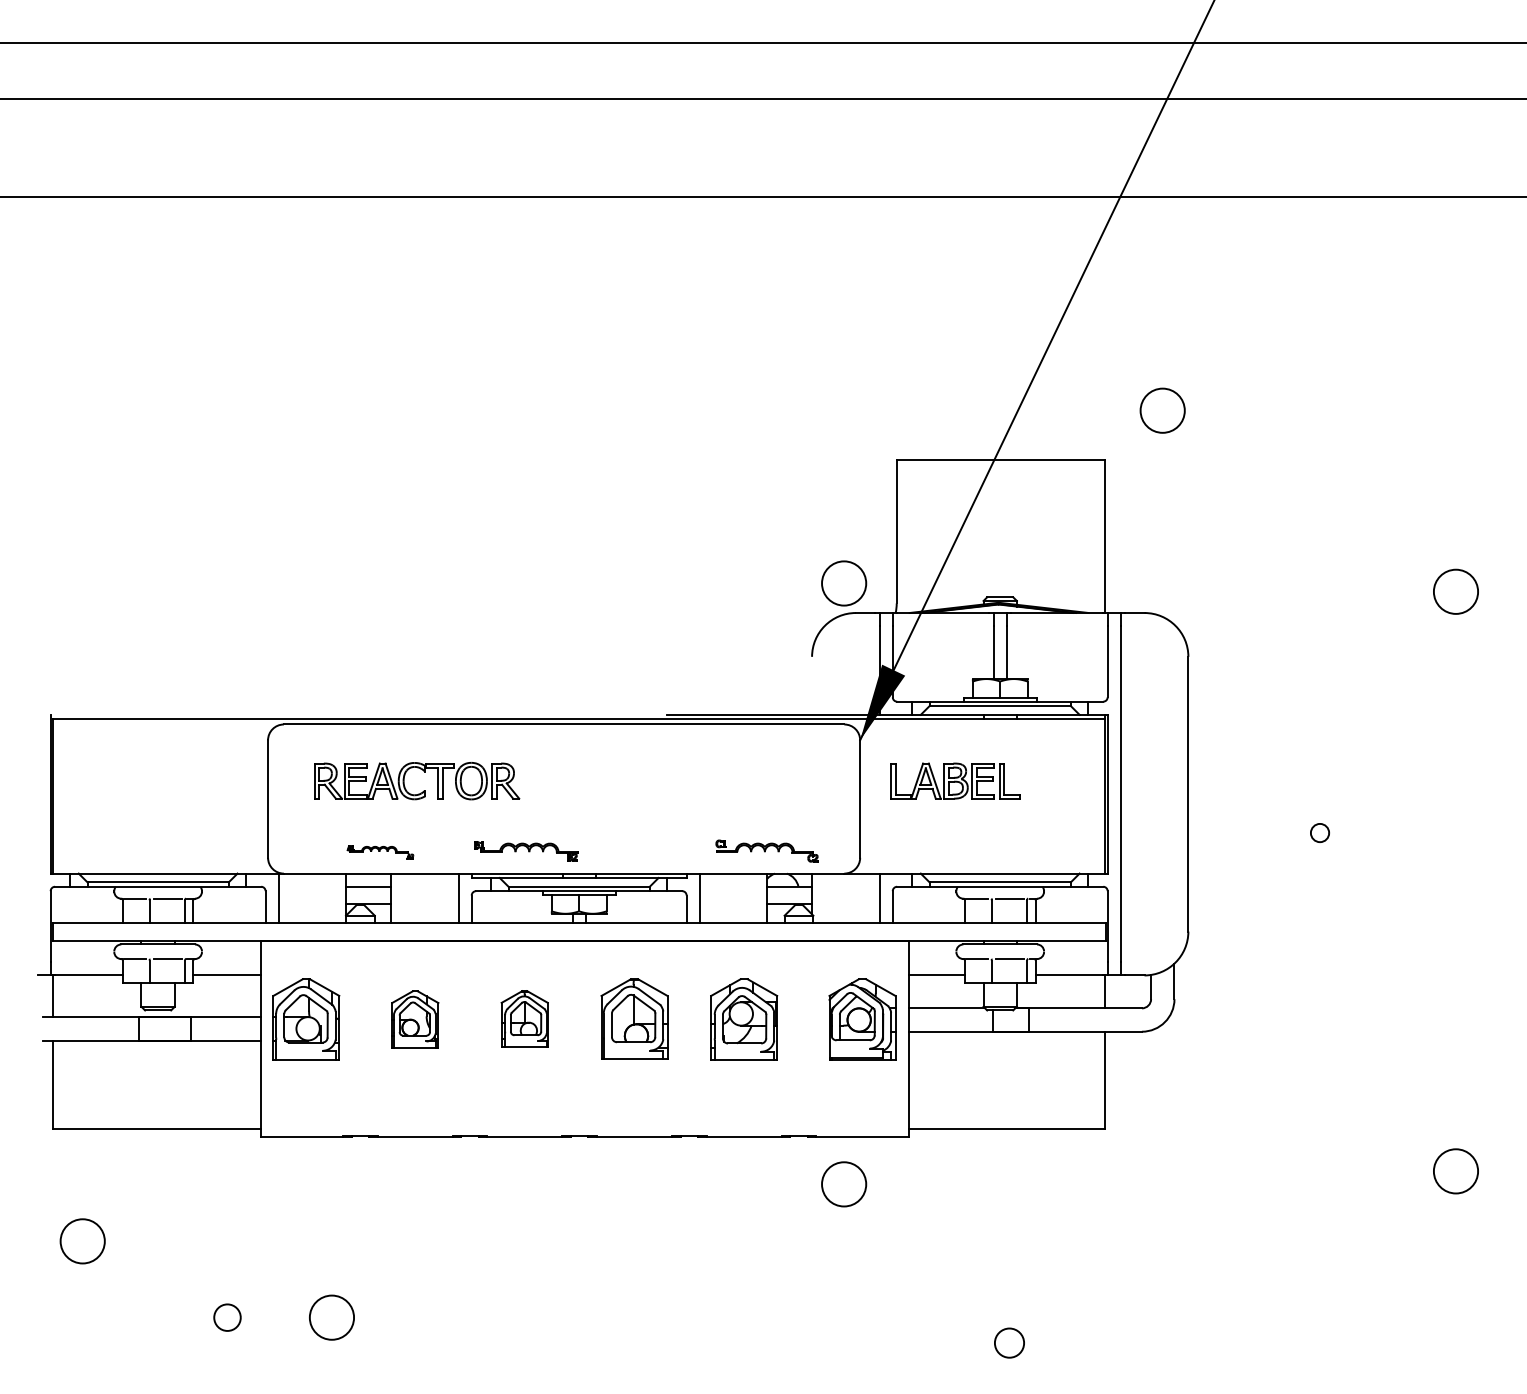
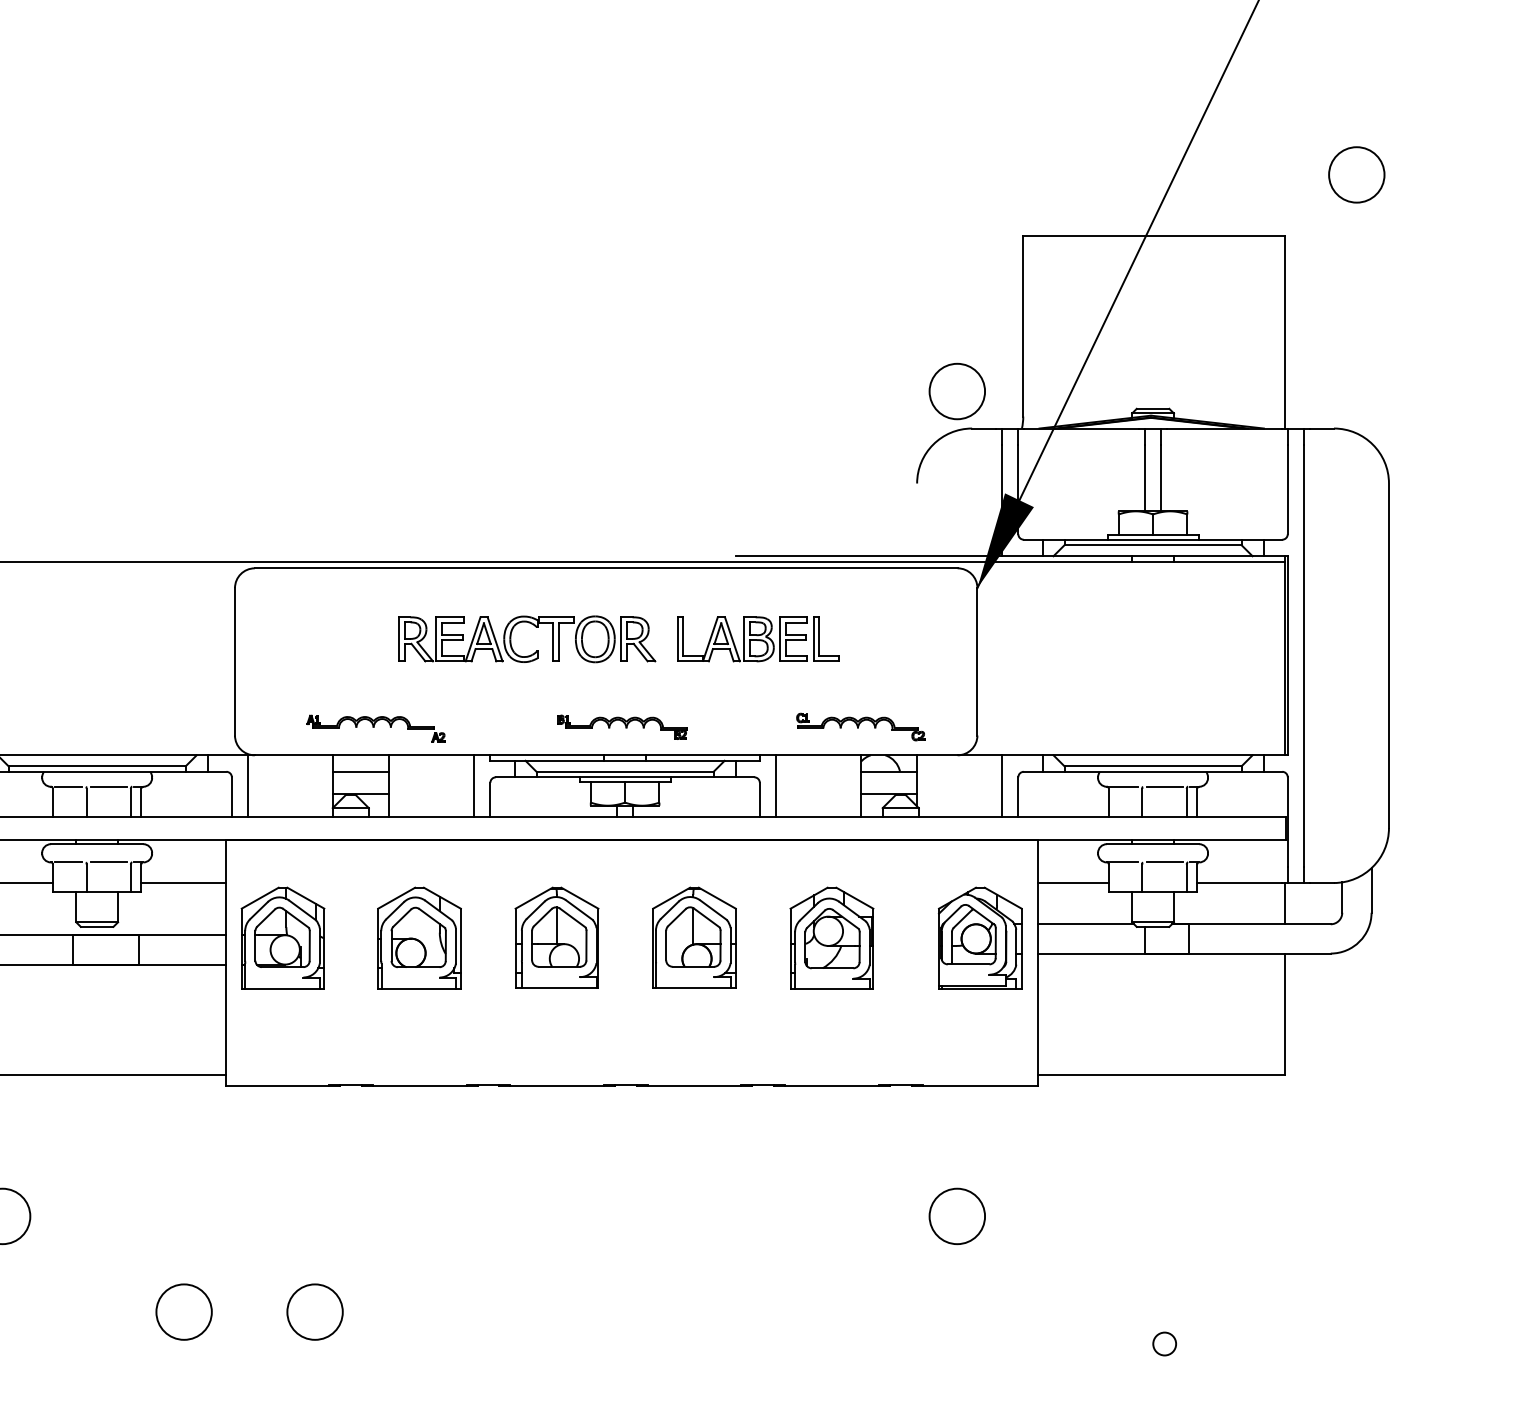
part: (955, 780) -> (758, 638), moved
part: (423, 790) -> (535, 651), moved
part: (526, 851) -> (622, 727), moved
part: (380, 852) -> (375, 728), size x1.67
part: (524, 1018) -> (556, 936), size x1.43
part: (415, 1019) -> (419, 938), size x1.43
circle: (844, 1184) -> (957, 1216), moved
circle: (227, 1317) -> (184, 1311), size x1.67
circle: (1009, 1343) -> (1164, 1344), size x0.62

